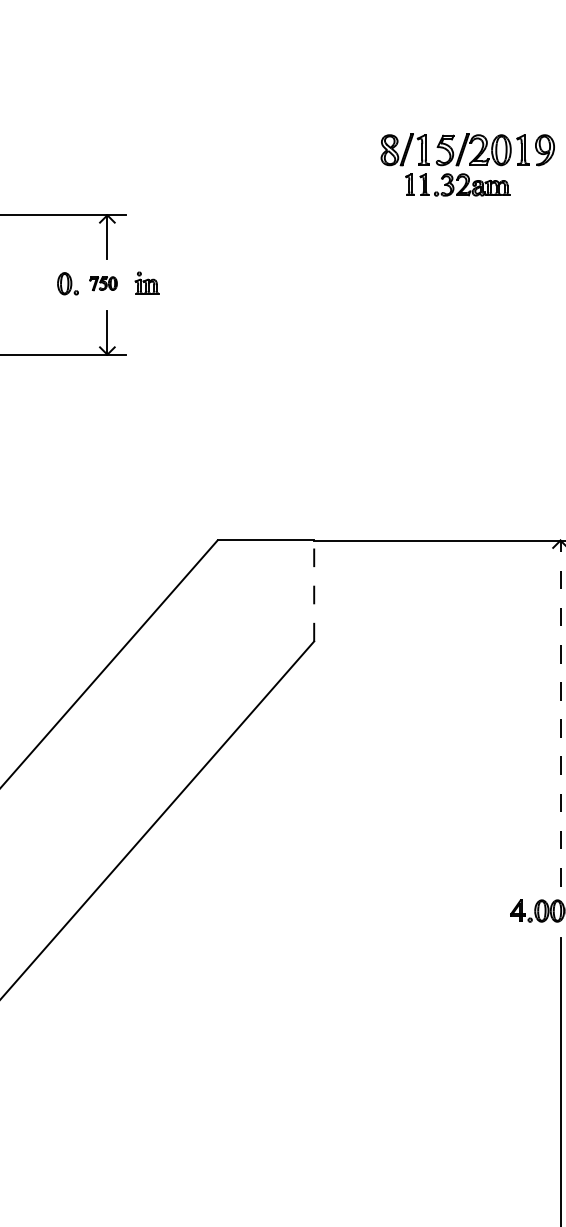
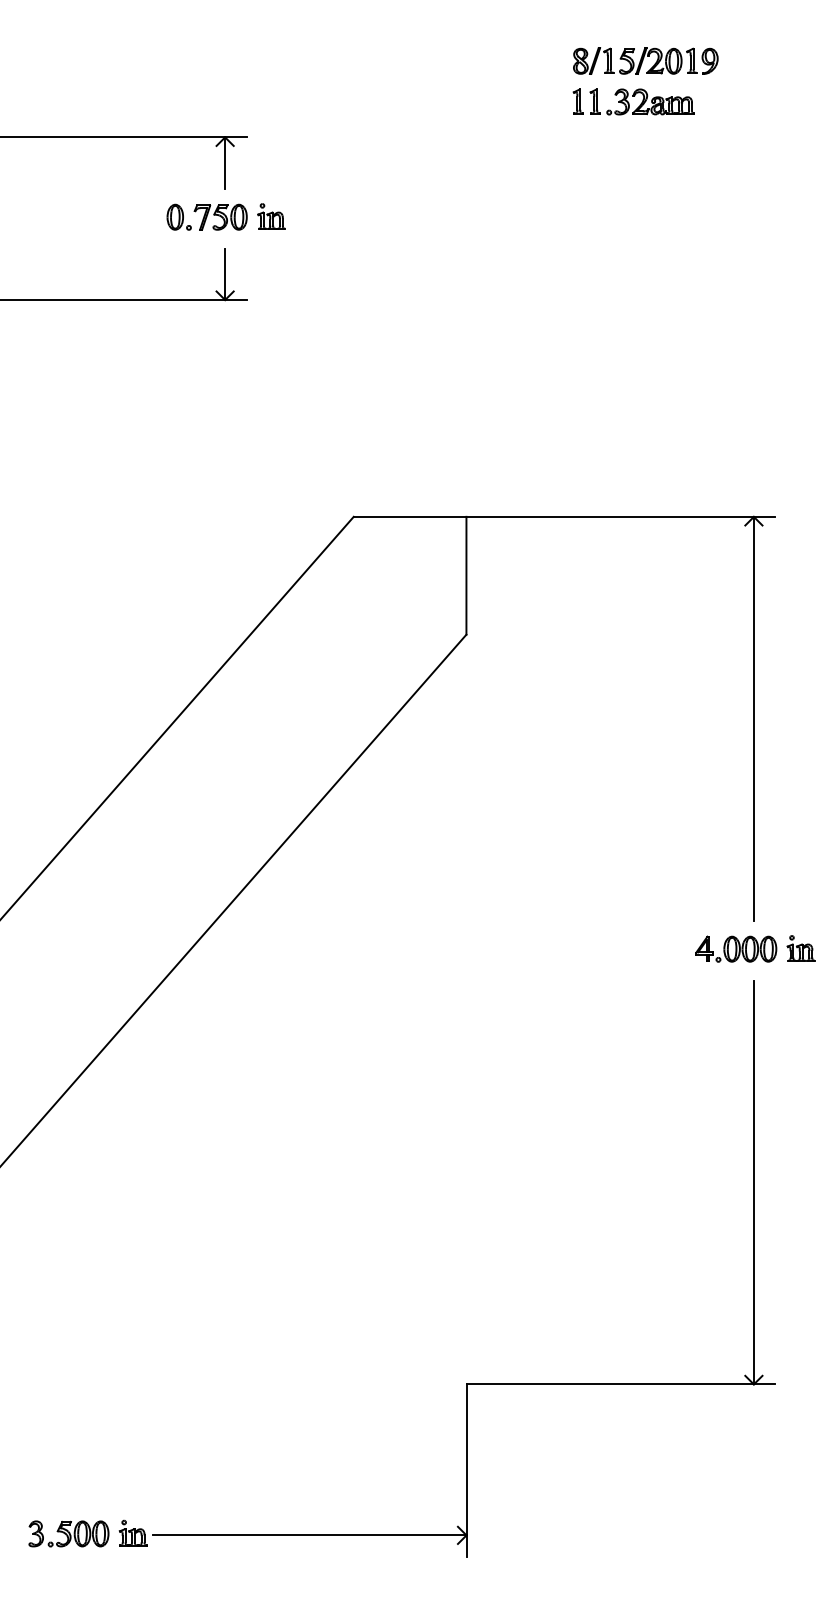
part: (467, 149) -> (645, 60), size x0.71
part: (103, 283) -> (220, 216), size x1.67
line: (314, 590) -> (466, 575), dashed -> solid
line: (560, 713) -> (753, 718), dashed -> solid

